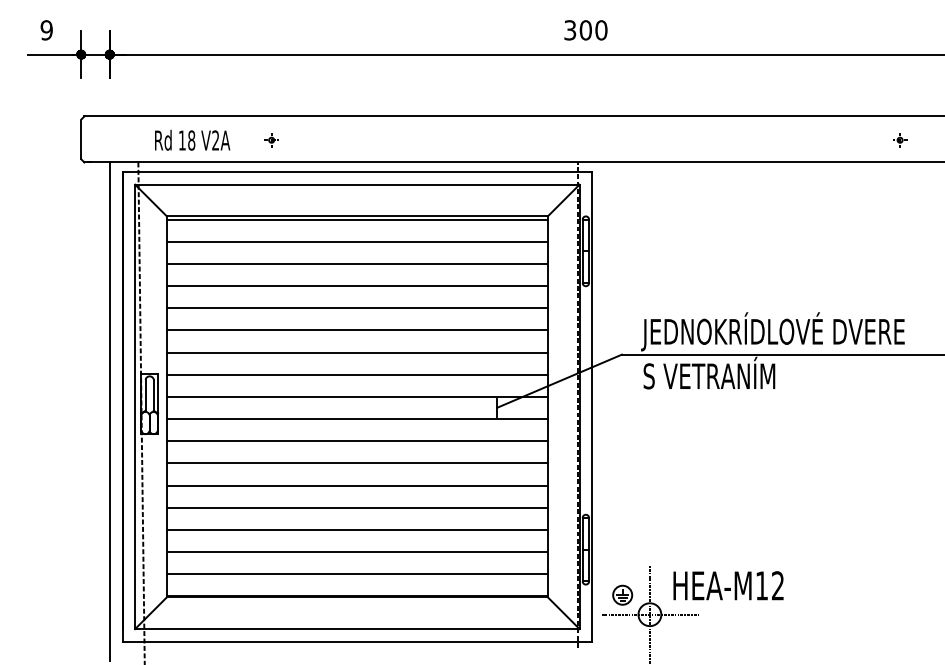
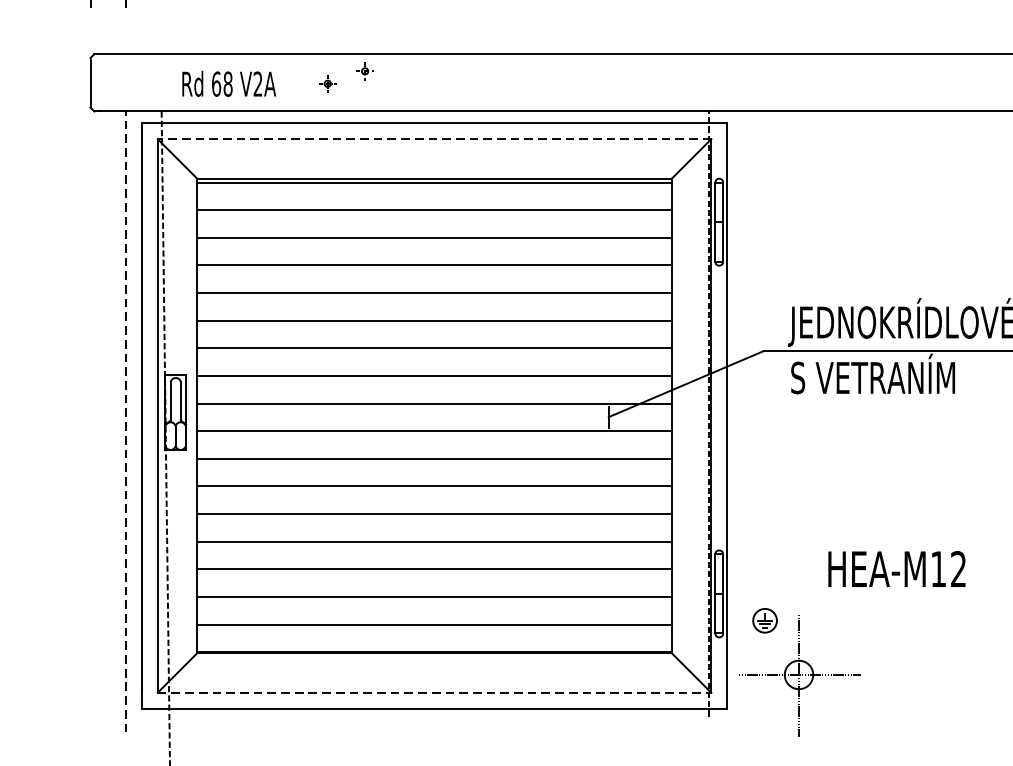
part: (301, 130) -> (364, 71), added
text: (182, 140) -> (216, 84), 18 -> 68
line: (356, 184) -> (433, 138), solid -> dashed
line: (109, 411) -> (125, 421), solid -> dashed
text: (728, 585) -> (896, 568), moved
part: (622, 594) -> (764, 619), moved
line: (357, 629) -> (434, 693), solid -> dashed

